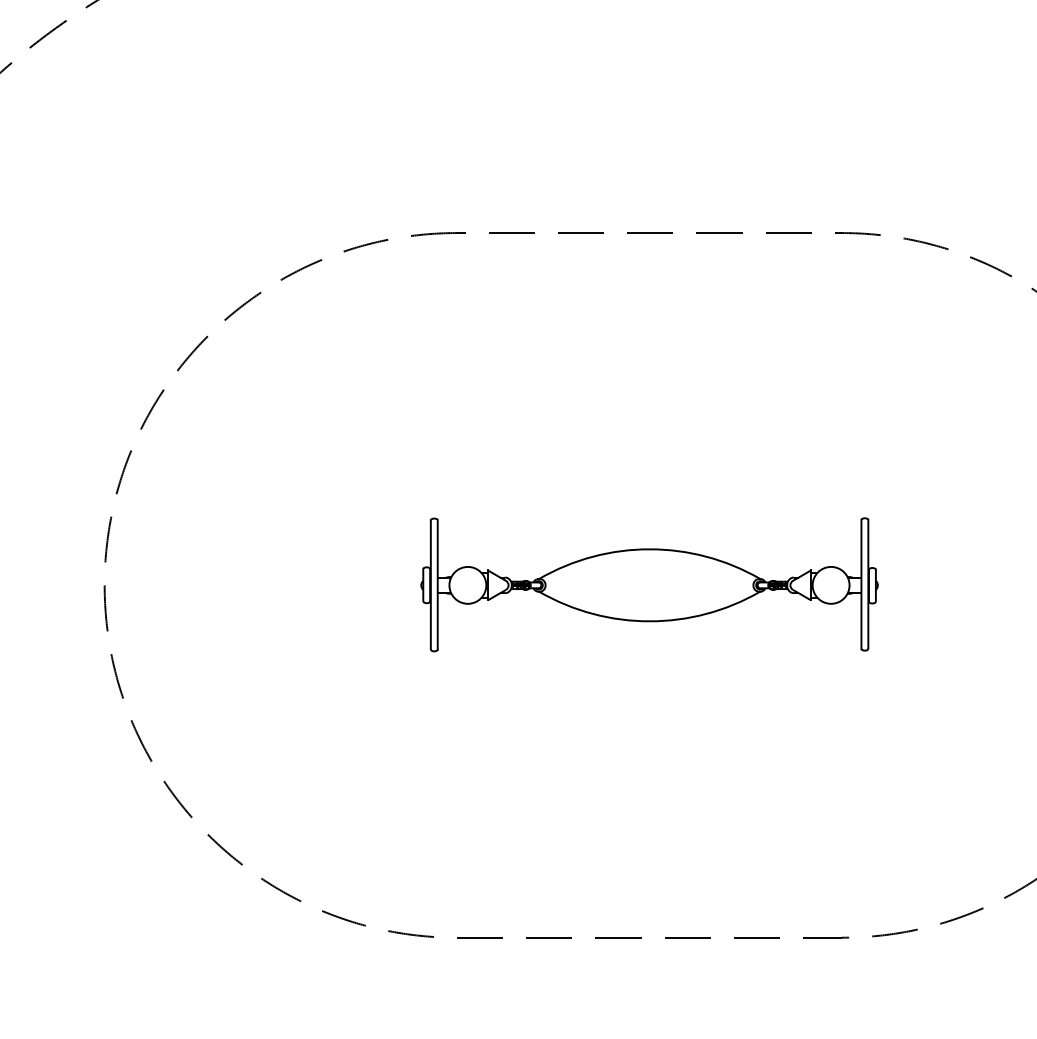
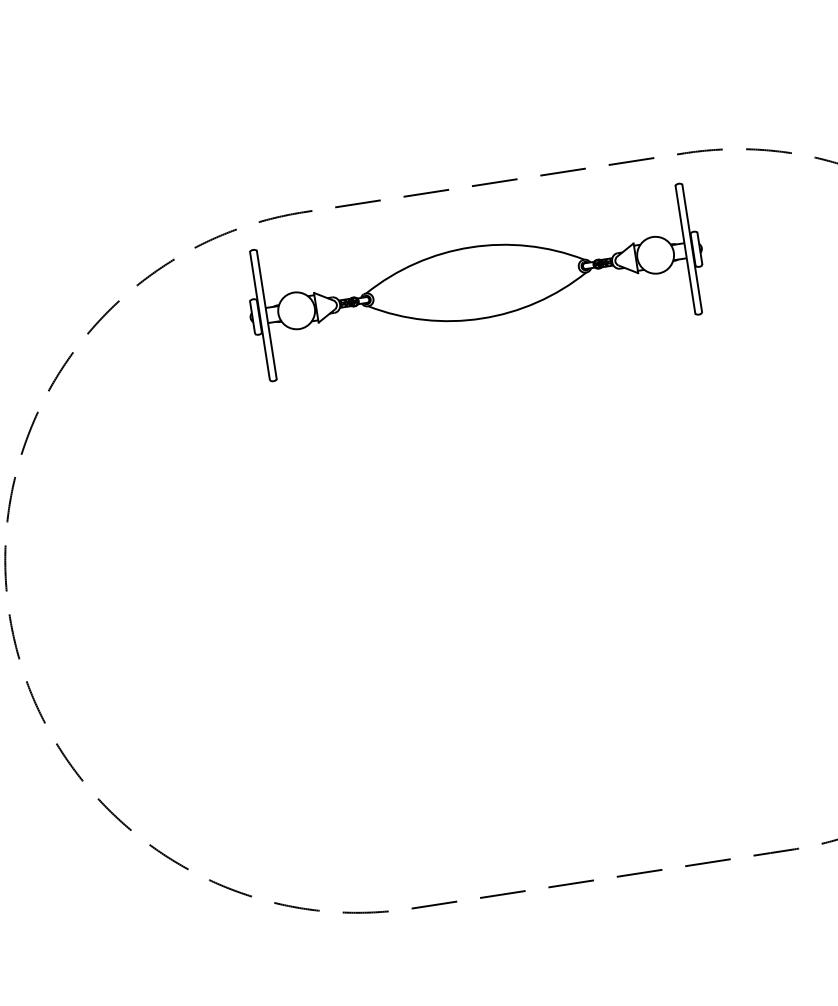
part: (649, 584) -> (475, 282), moved

